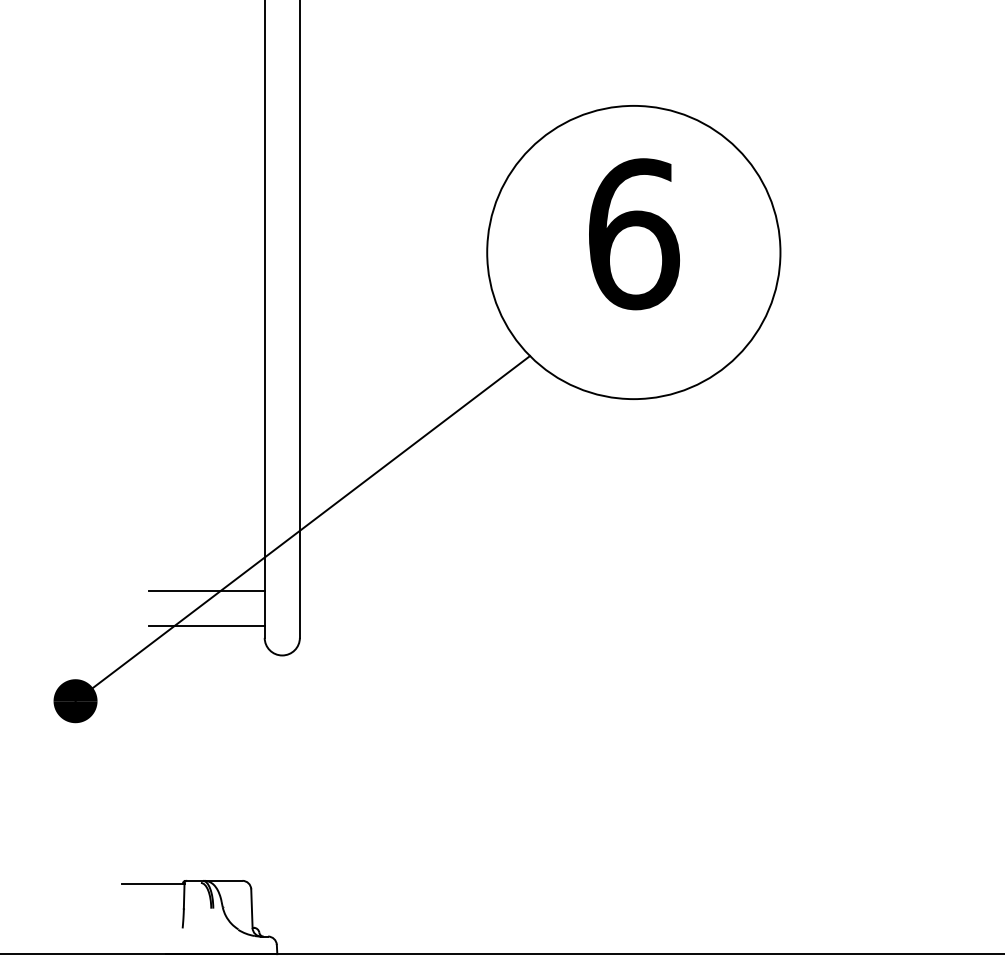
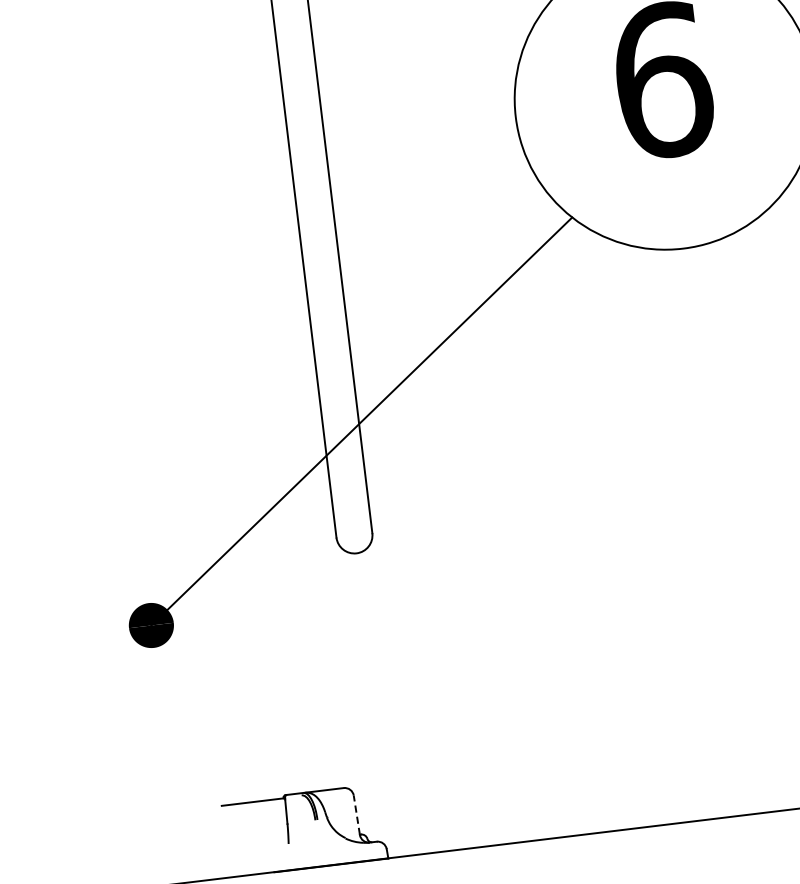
line: (206, 590) -> (271, 496), removed
line: (206, 626) -> (275, 533), removed
line: (251, 908) -> (356, 815), solid -> dashed

